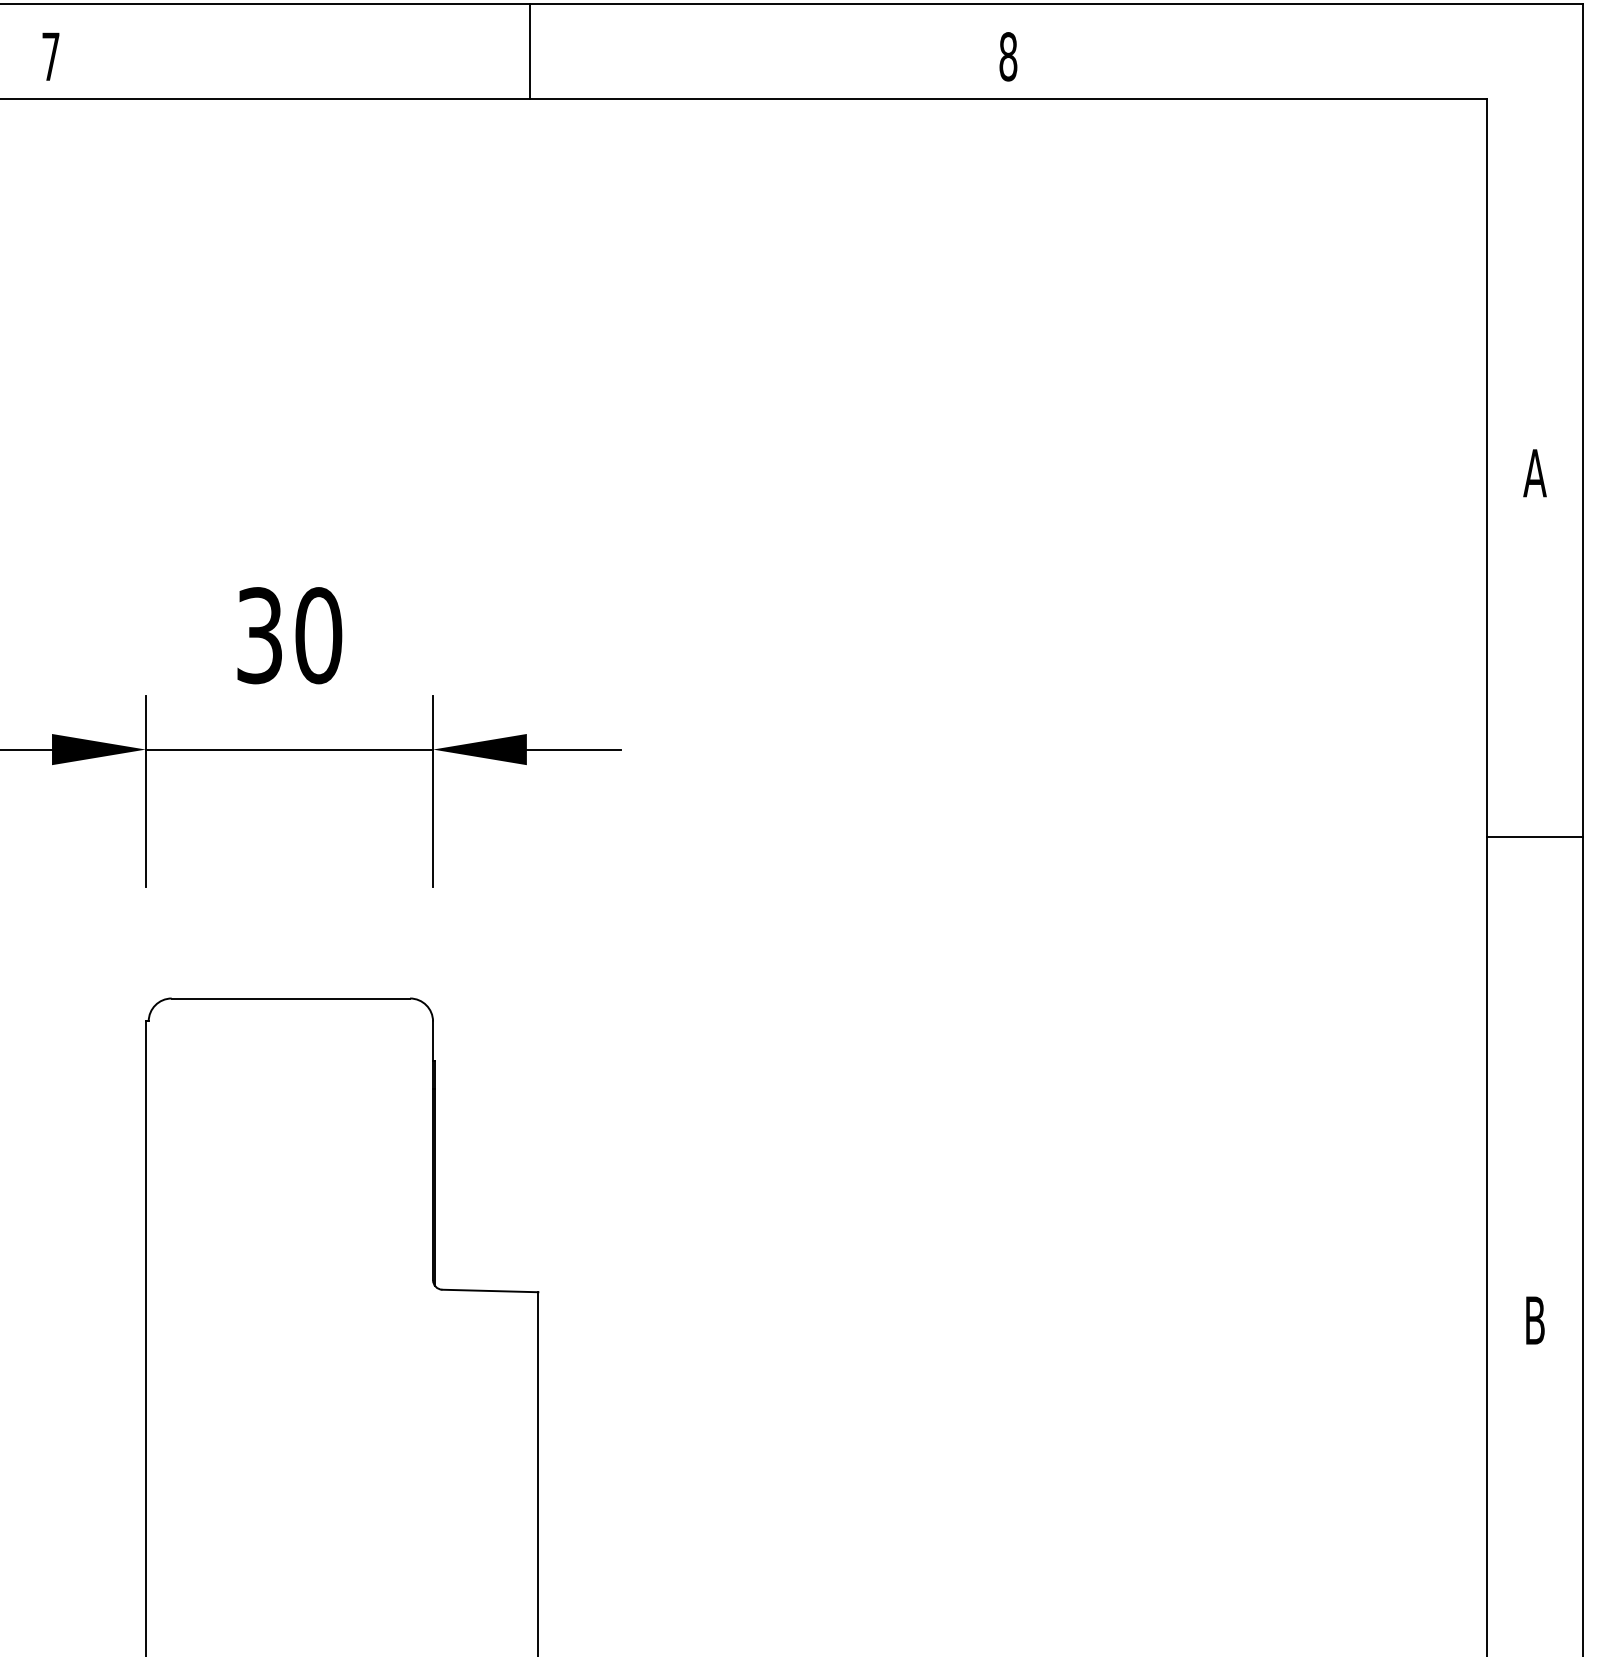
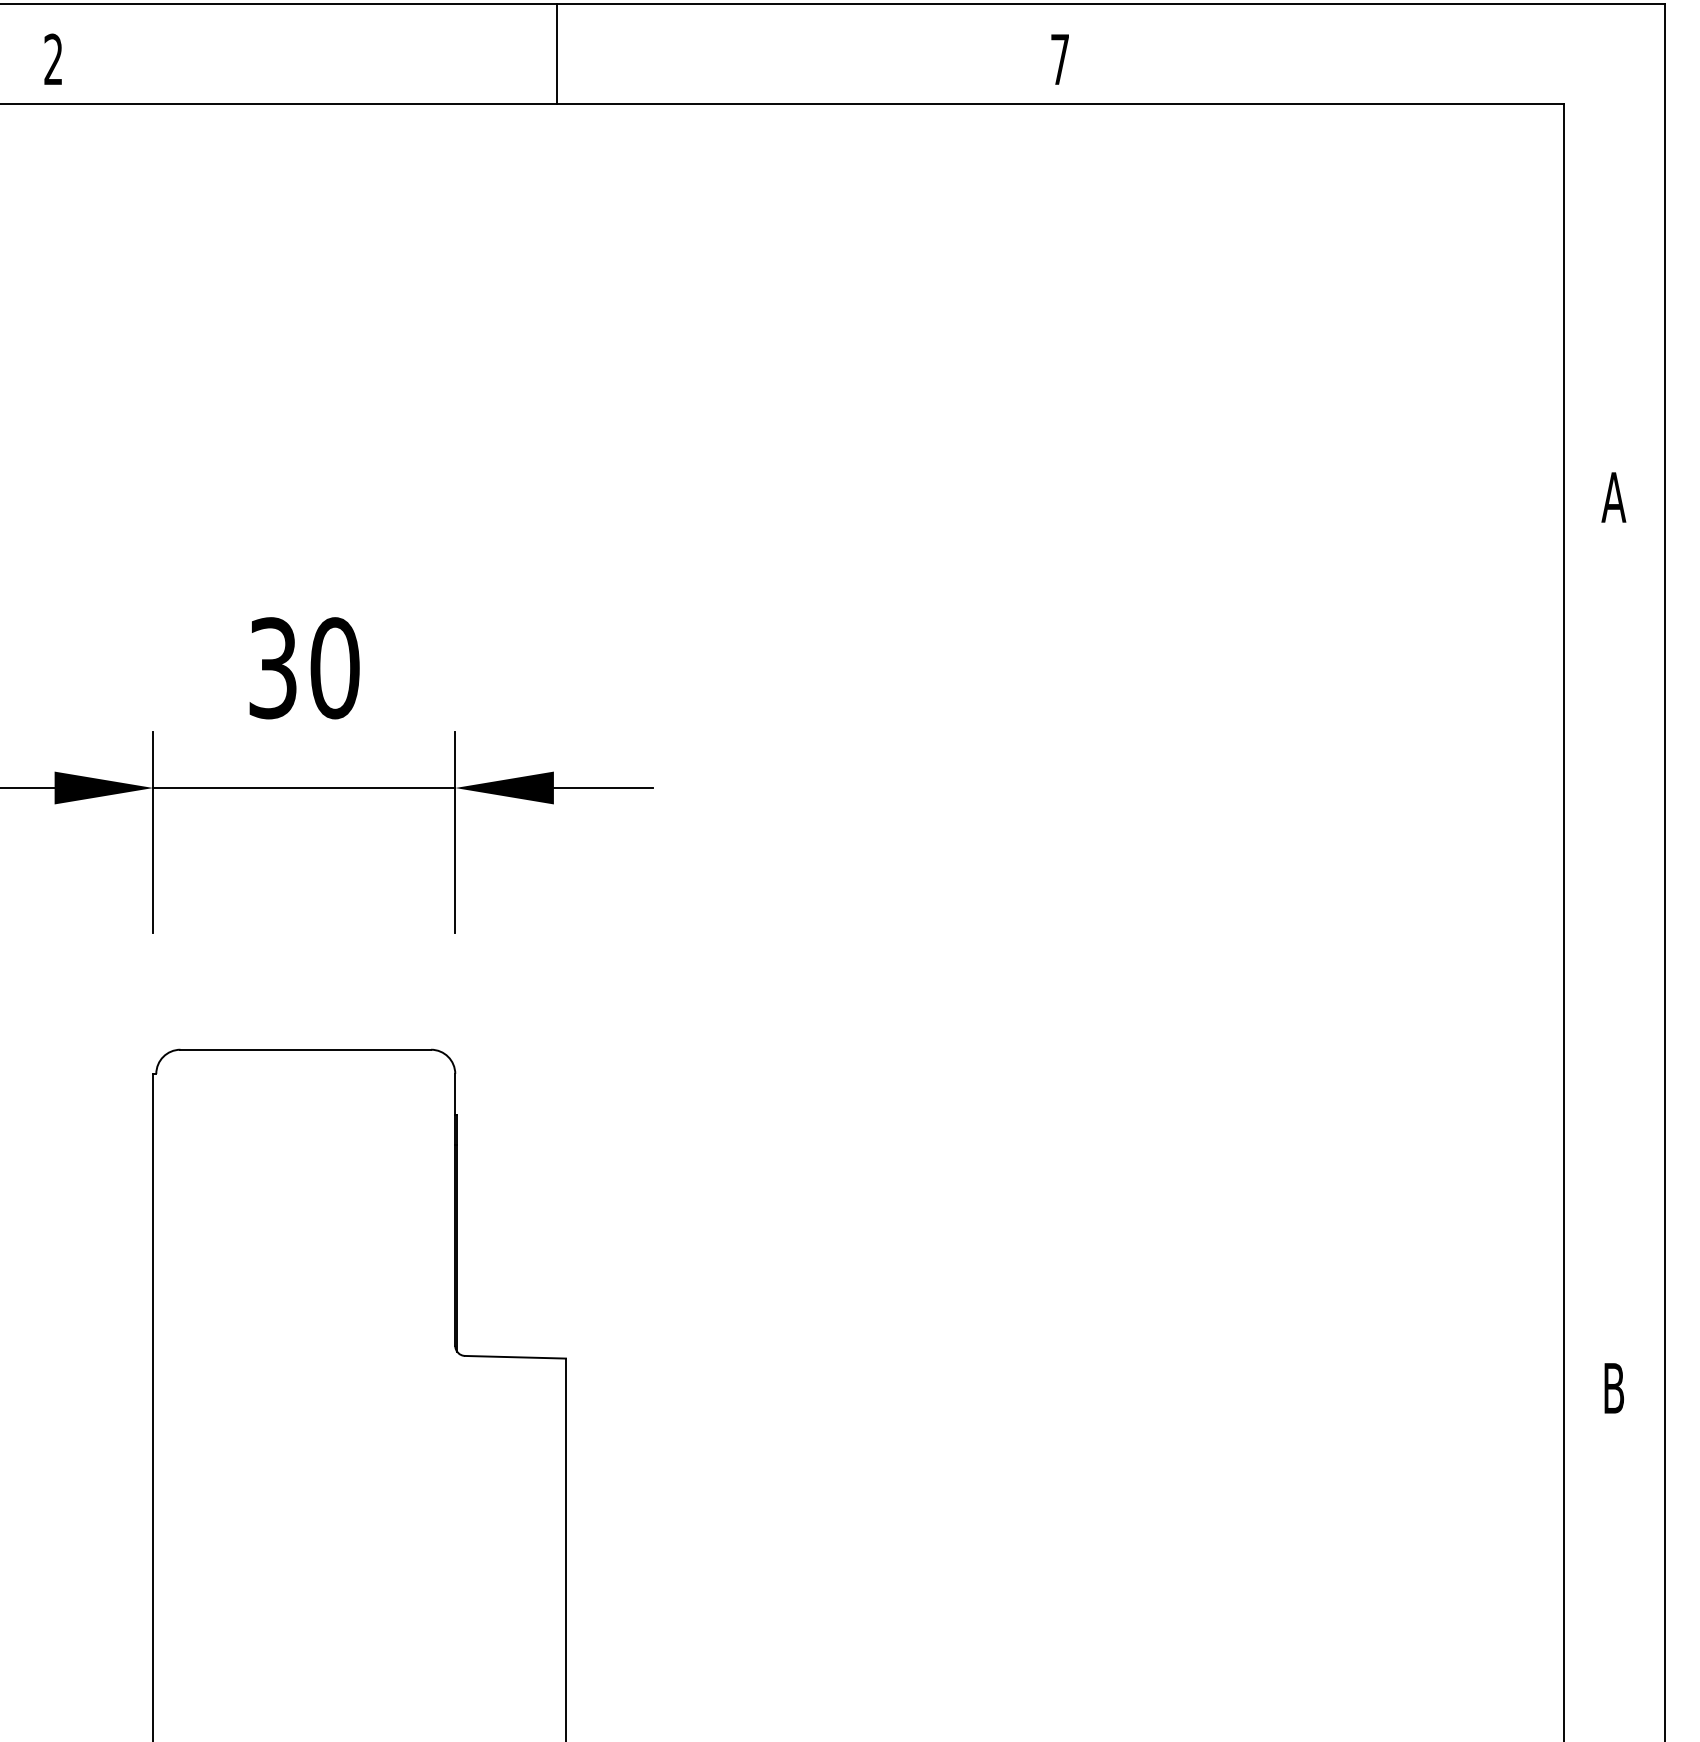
text: (50, 56) -> (53, 59), 7 -> 2
text: (1008, 56) -> (1060, 59), 8 -> 7
line: (1535, 836) -> (1614, 879), removed

